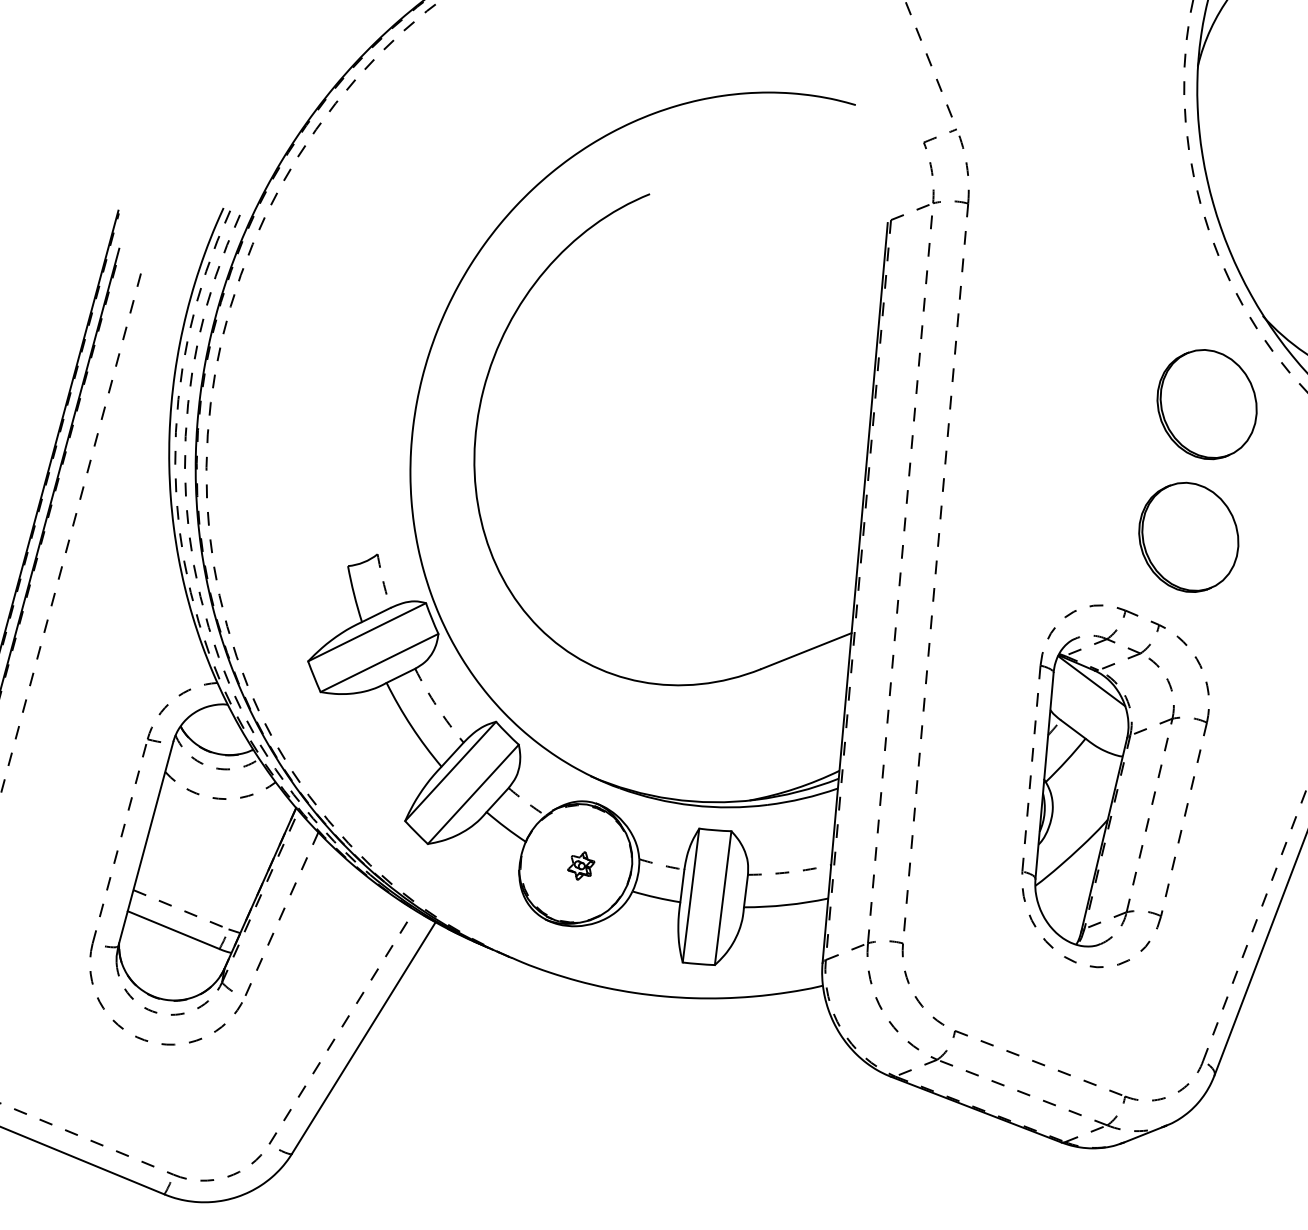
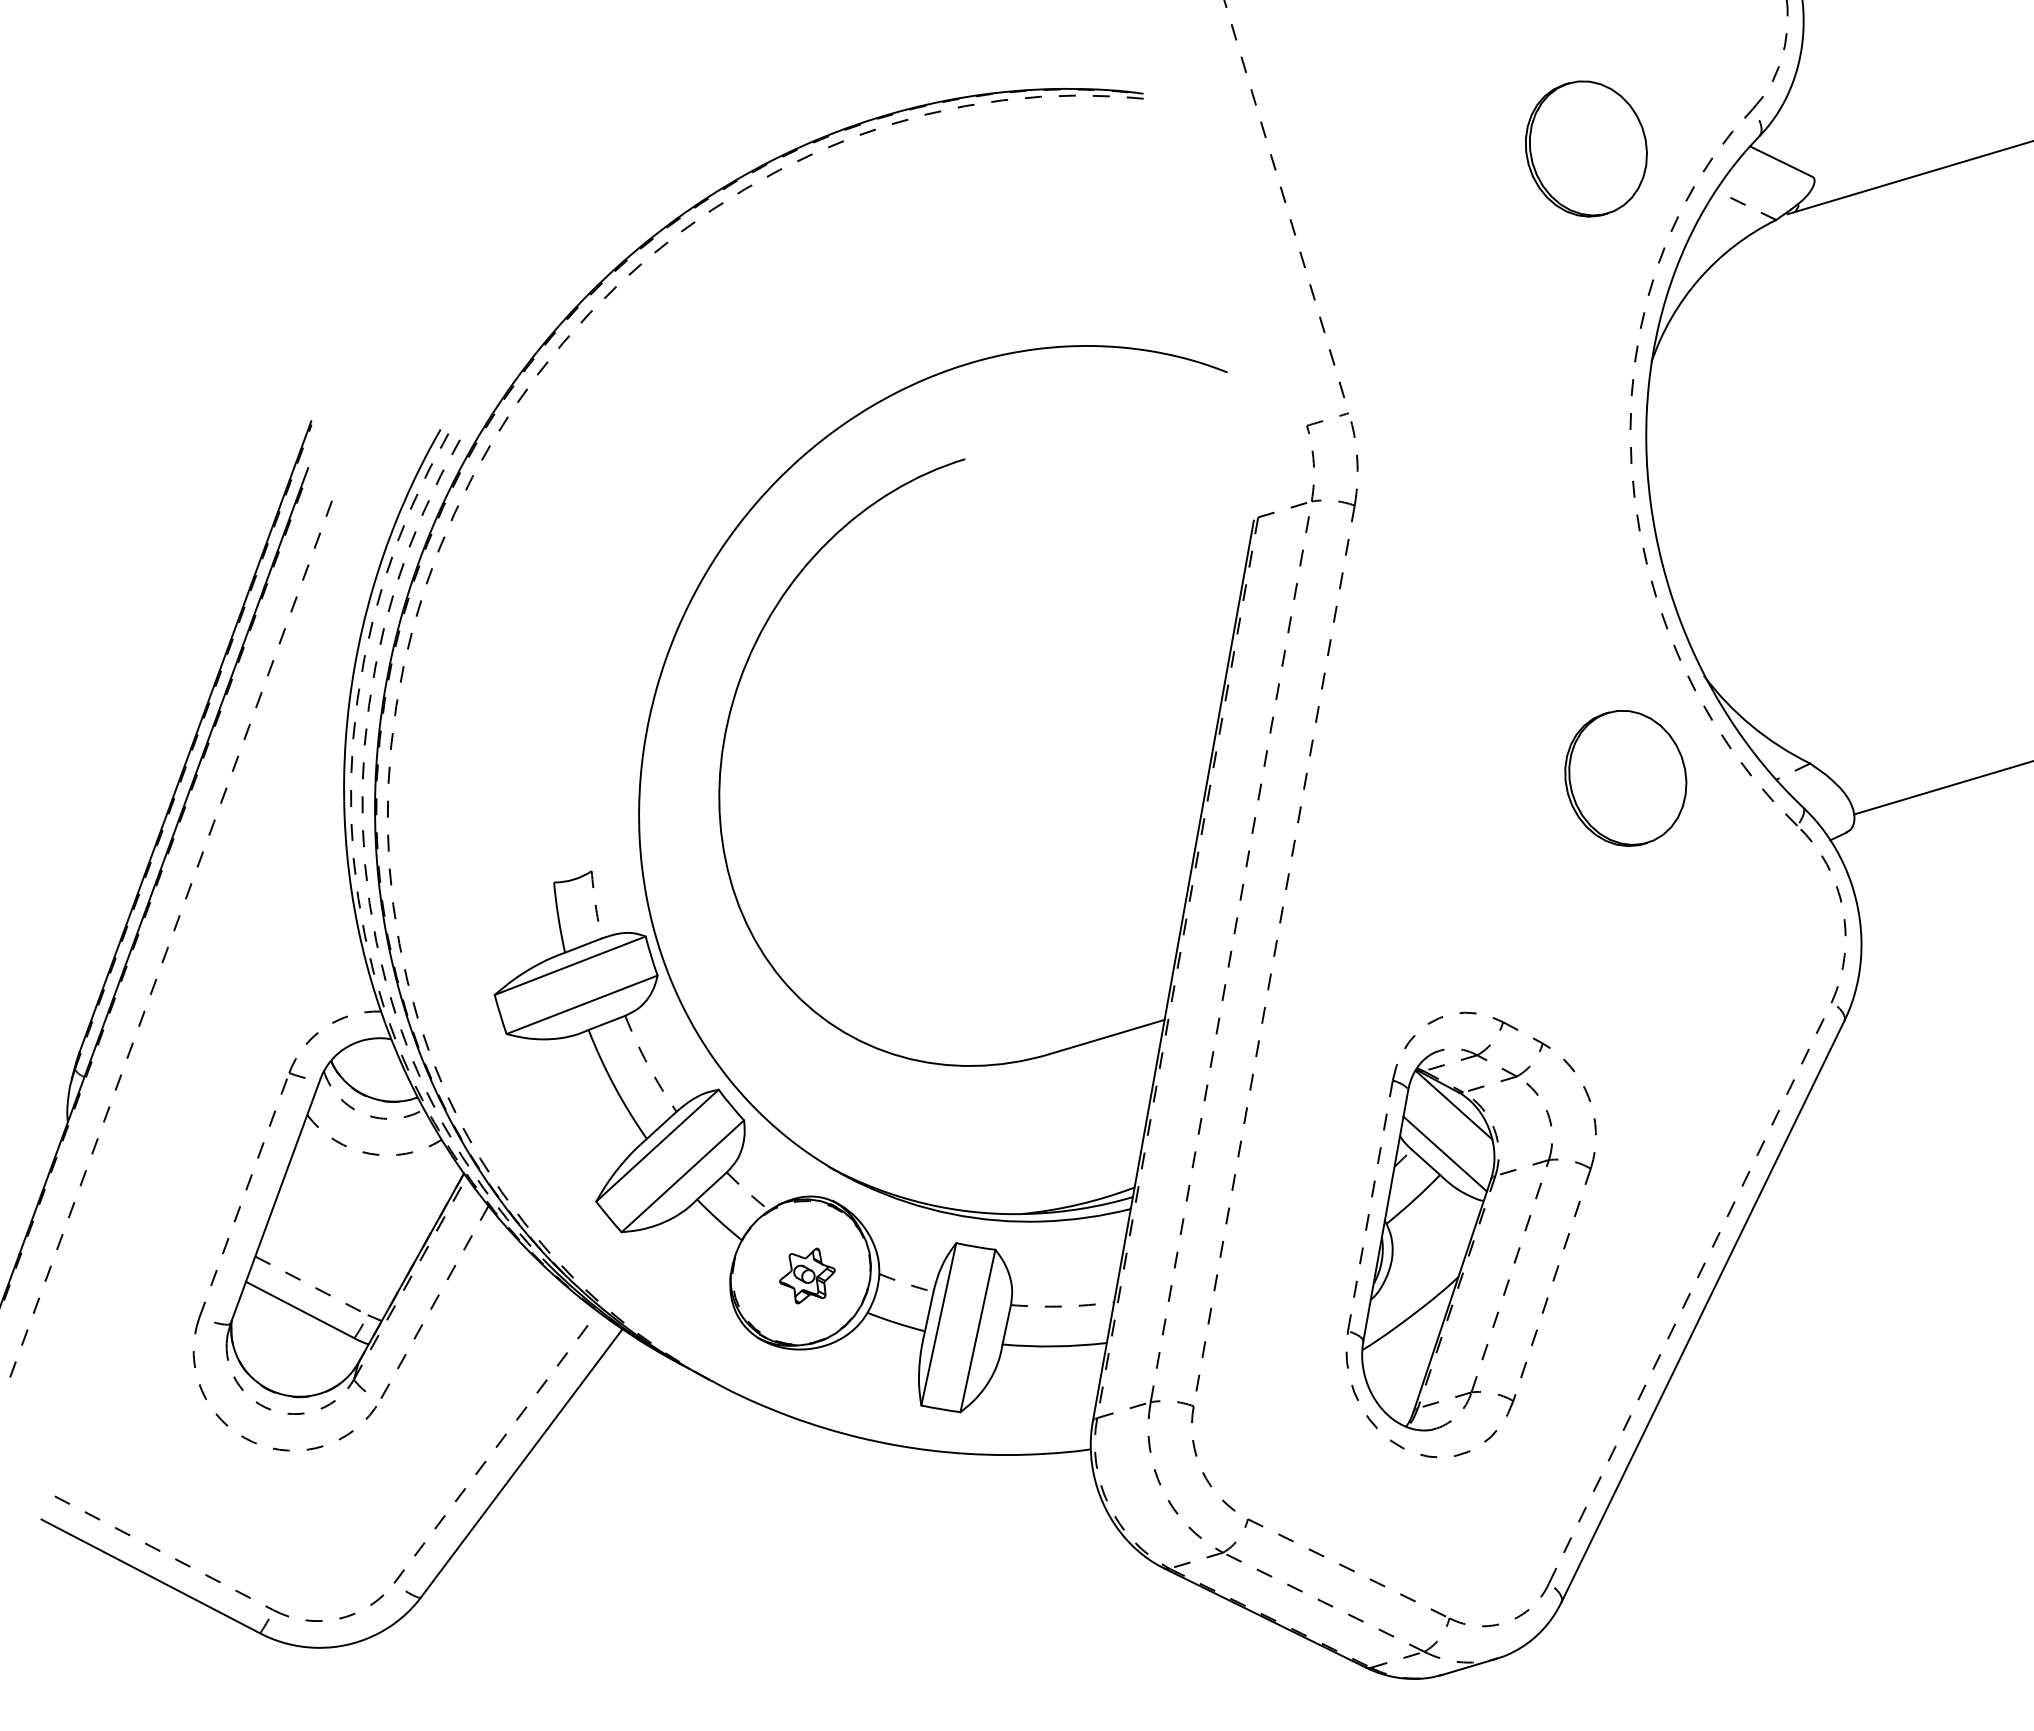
part: (1188, 537) -> (1588, 939), removed
line: (1087, 720) -> (1444, 1153), added
part: (581, 865) -> (807, 1275), size x1.67

